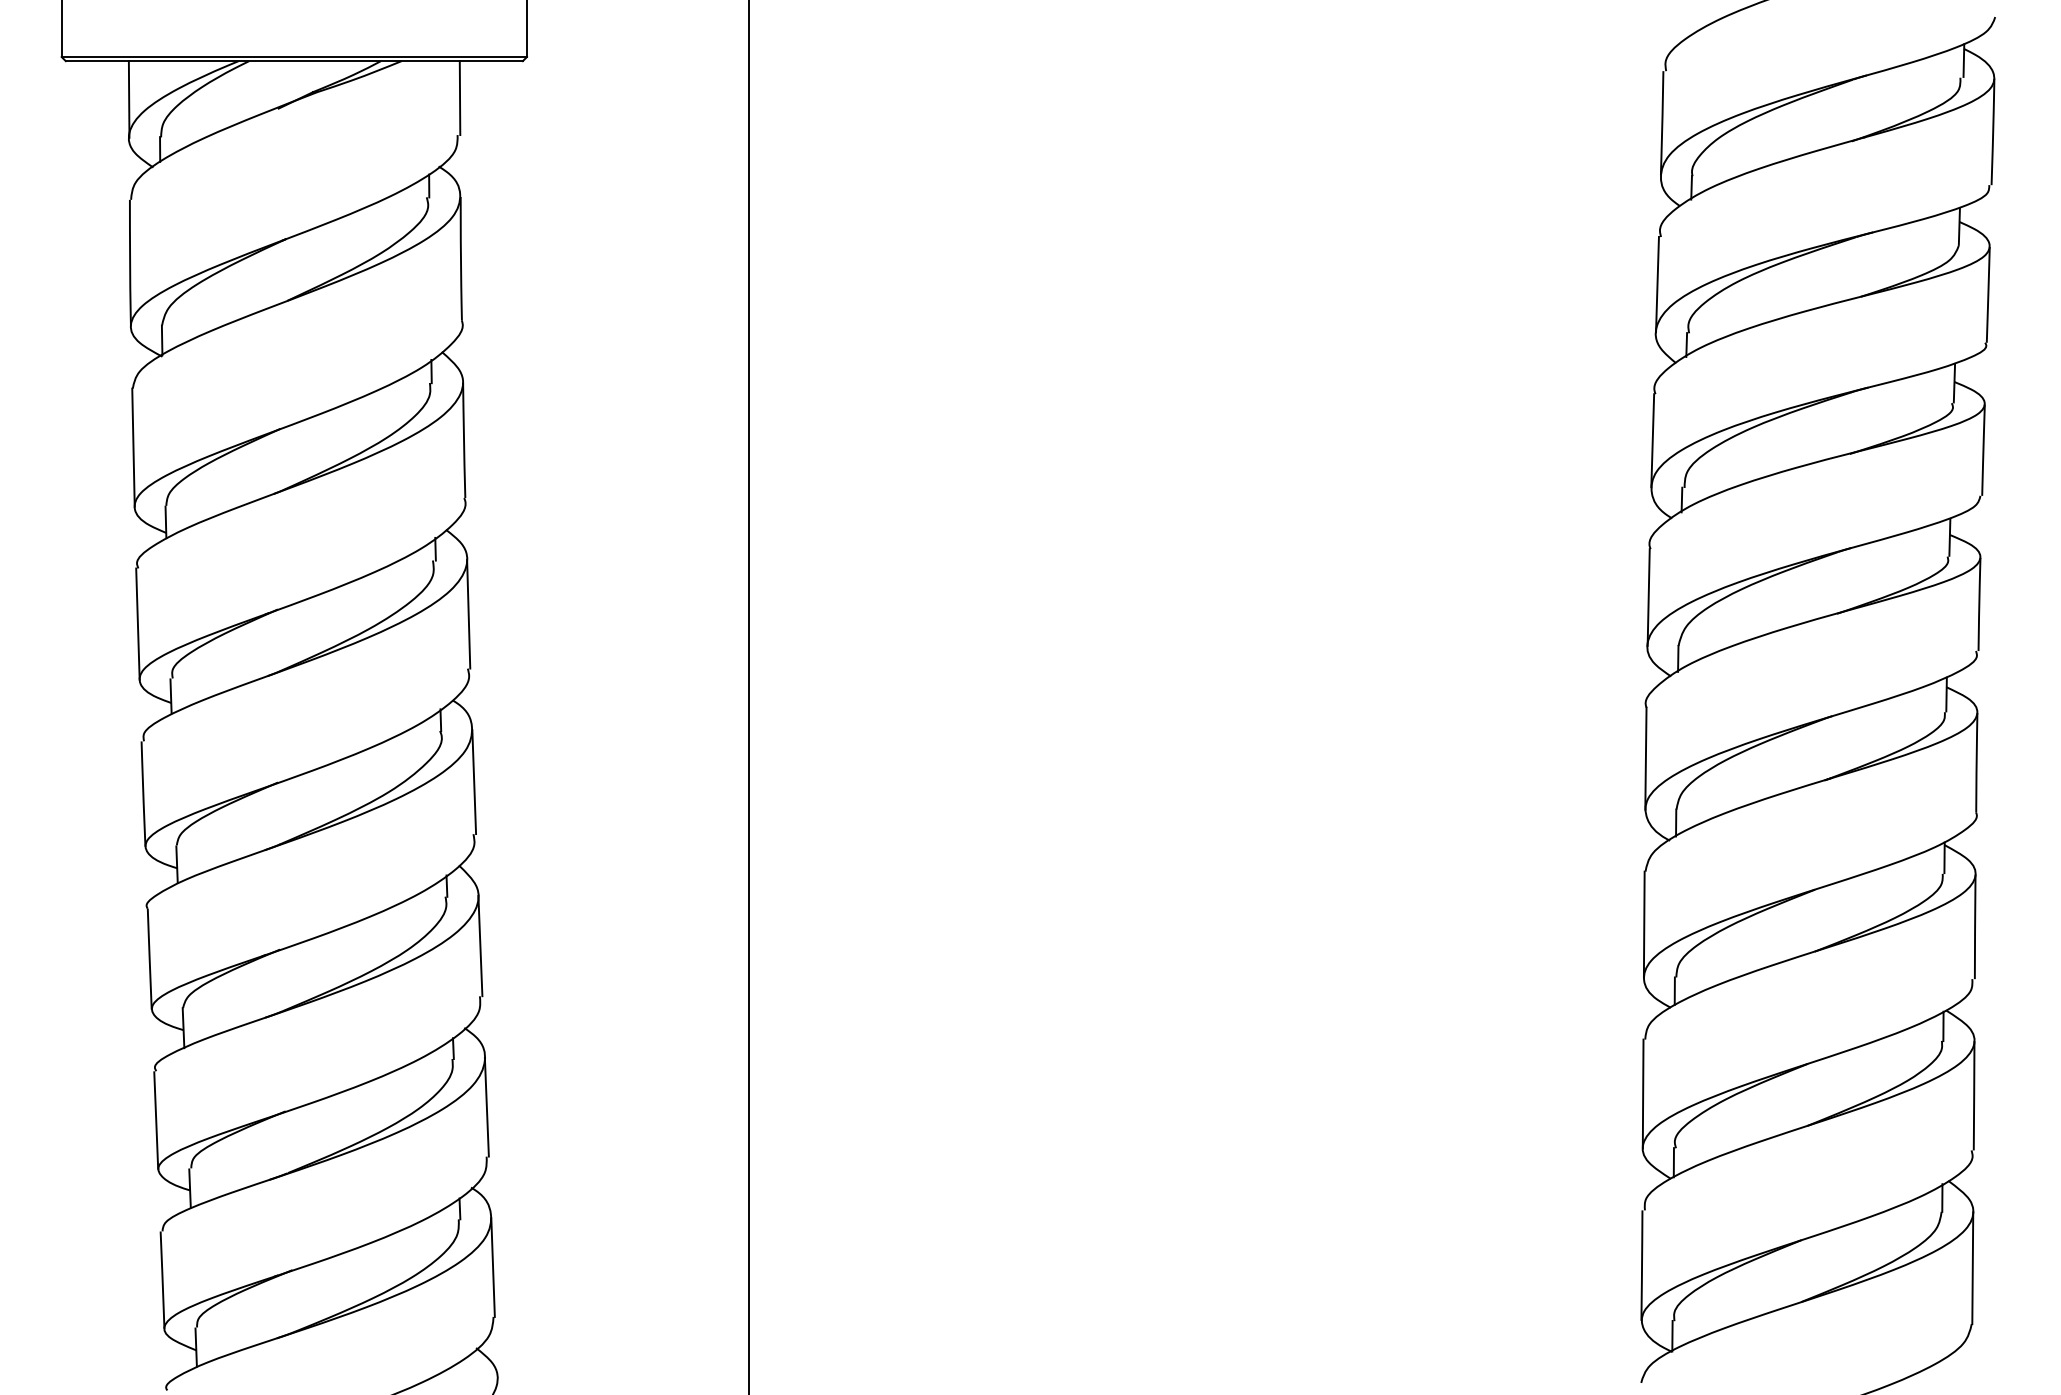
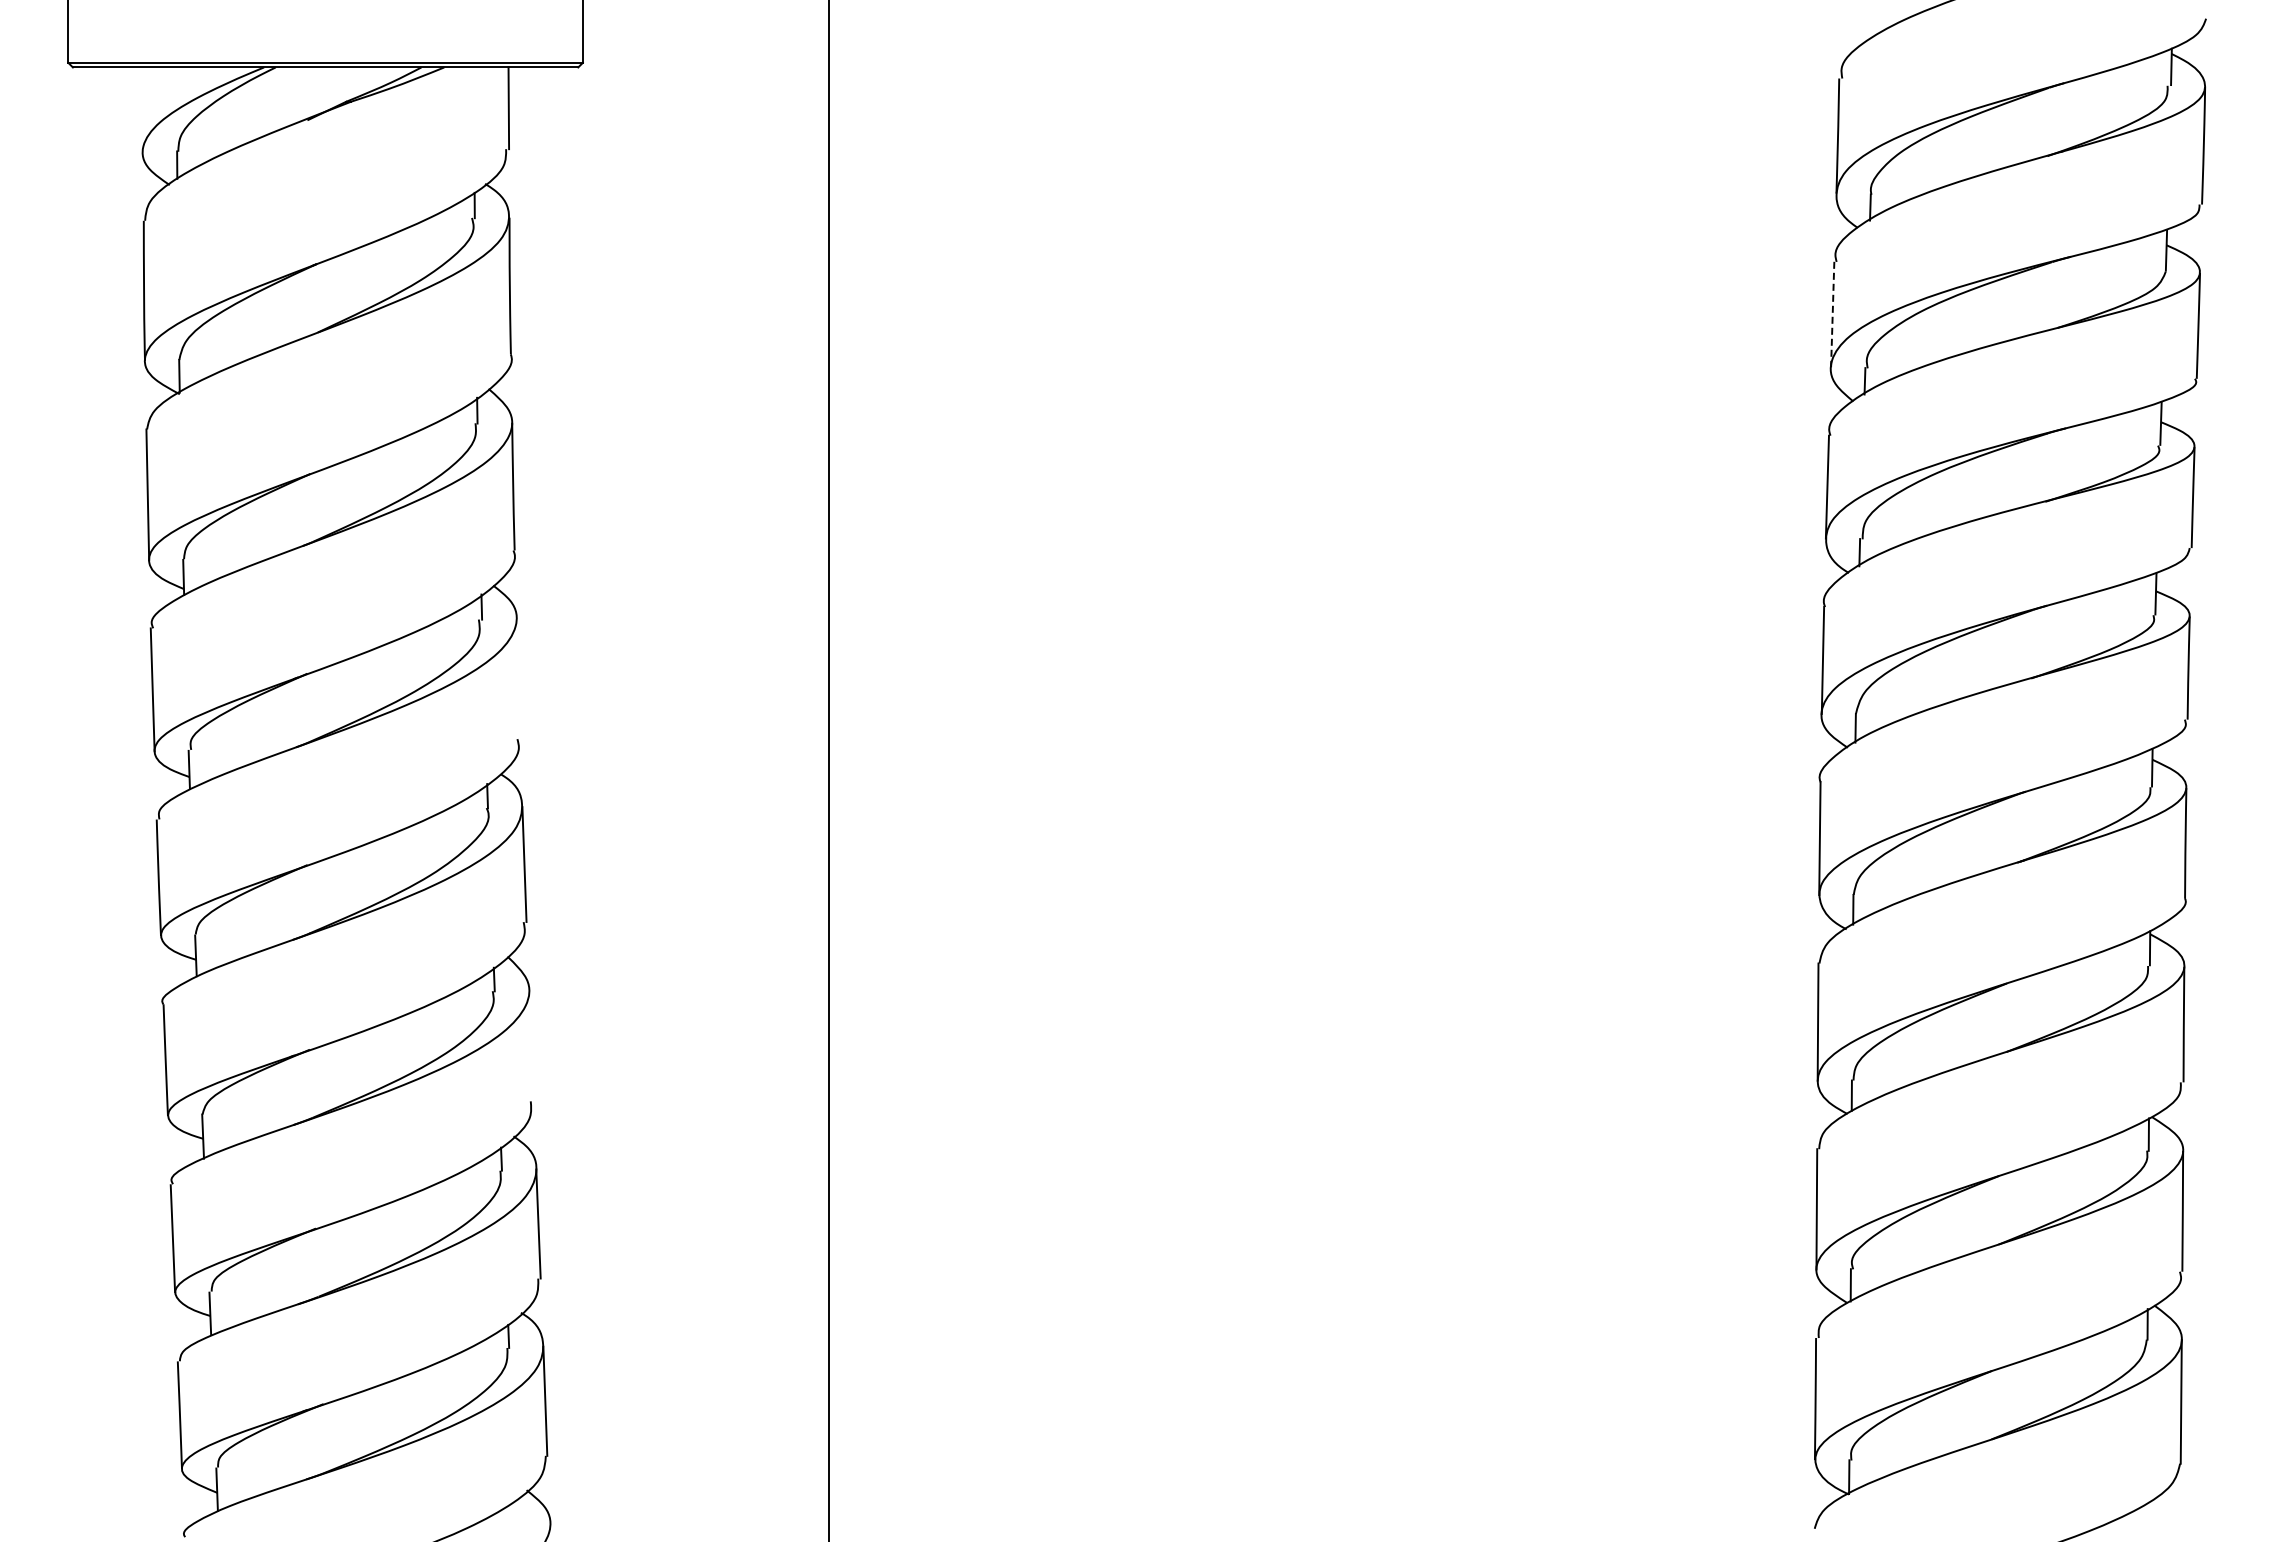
line: (128, 99) -> (142, 109), removed
line: (1657, 284) -> (1832, 314), solid -> dashed
line: (468, 613) -> (518, 678), removed
line: (480, 945) -> (531, 1045), removed

